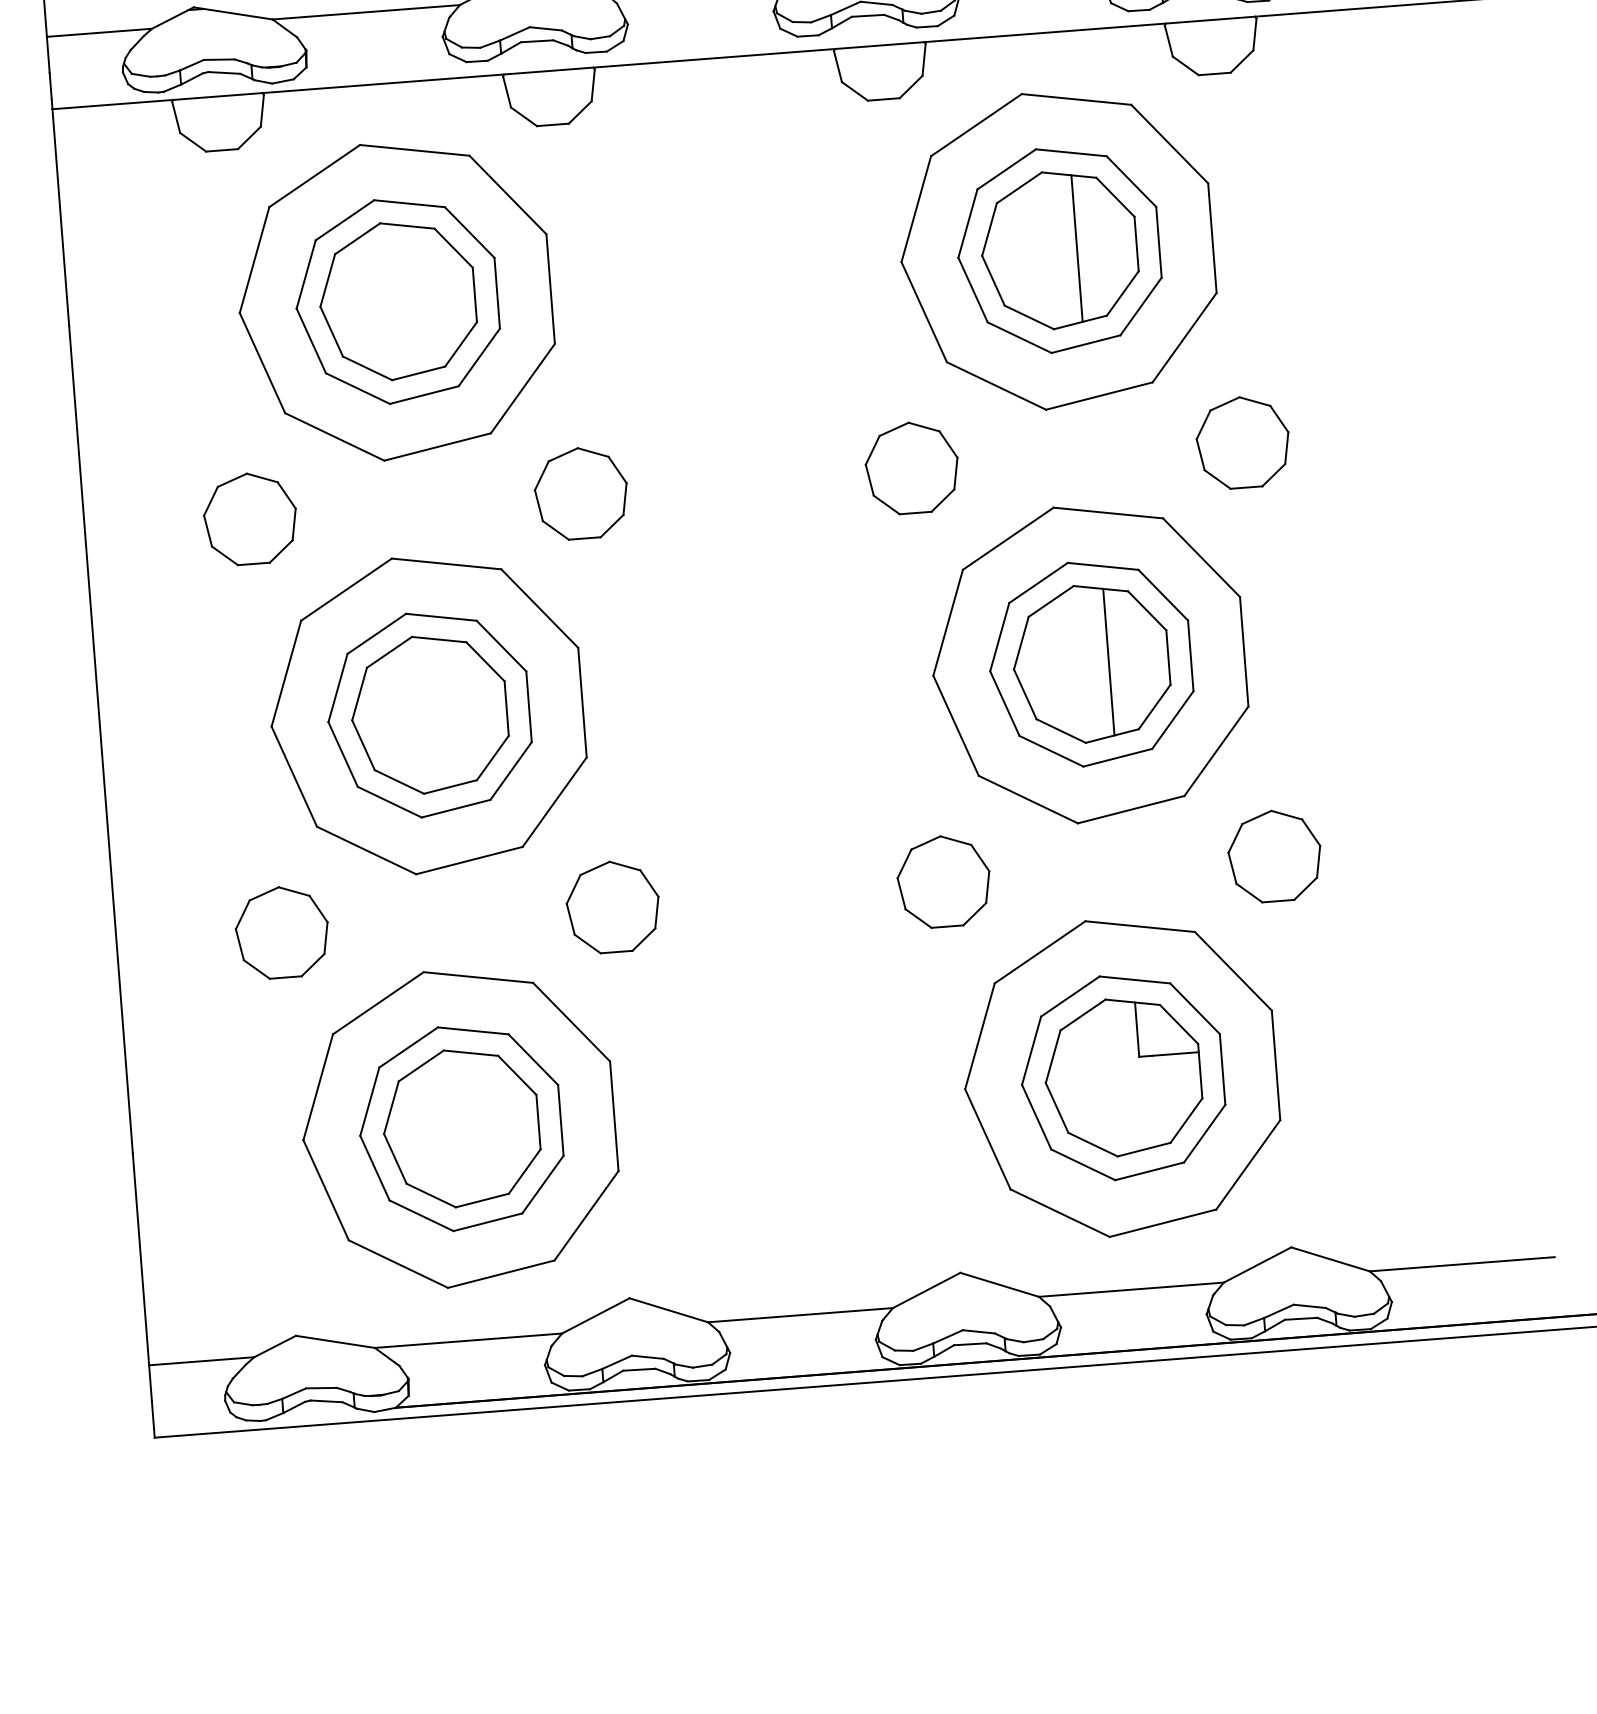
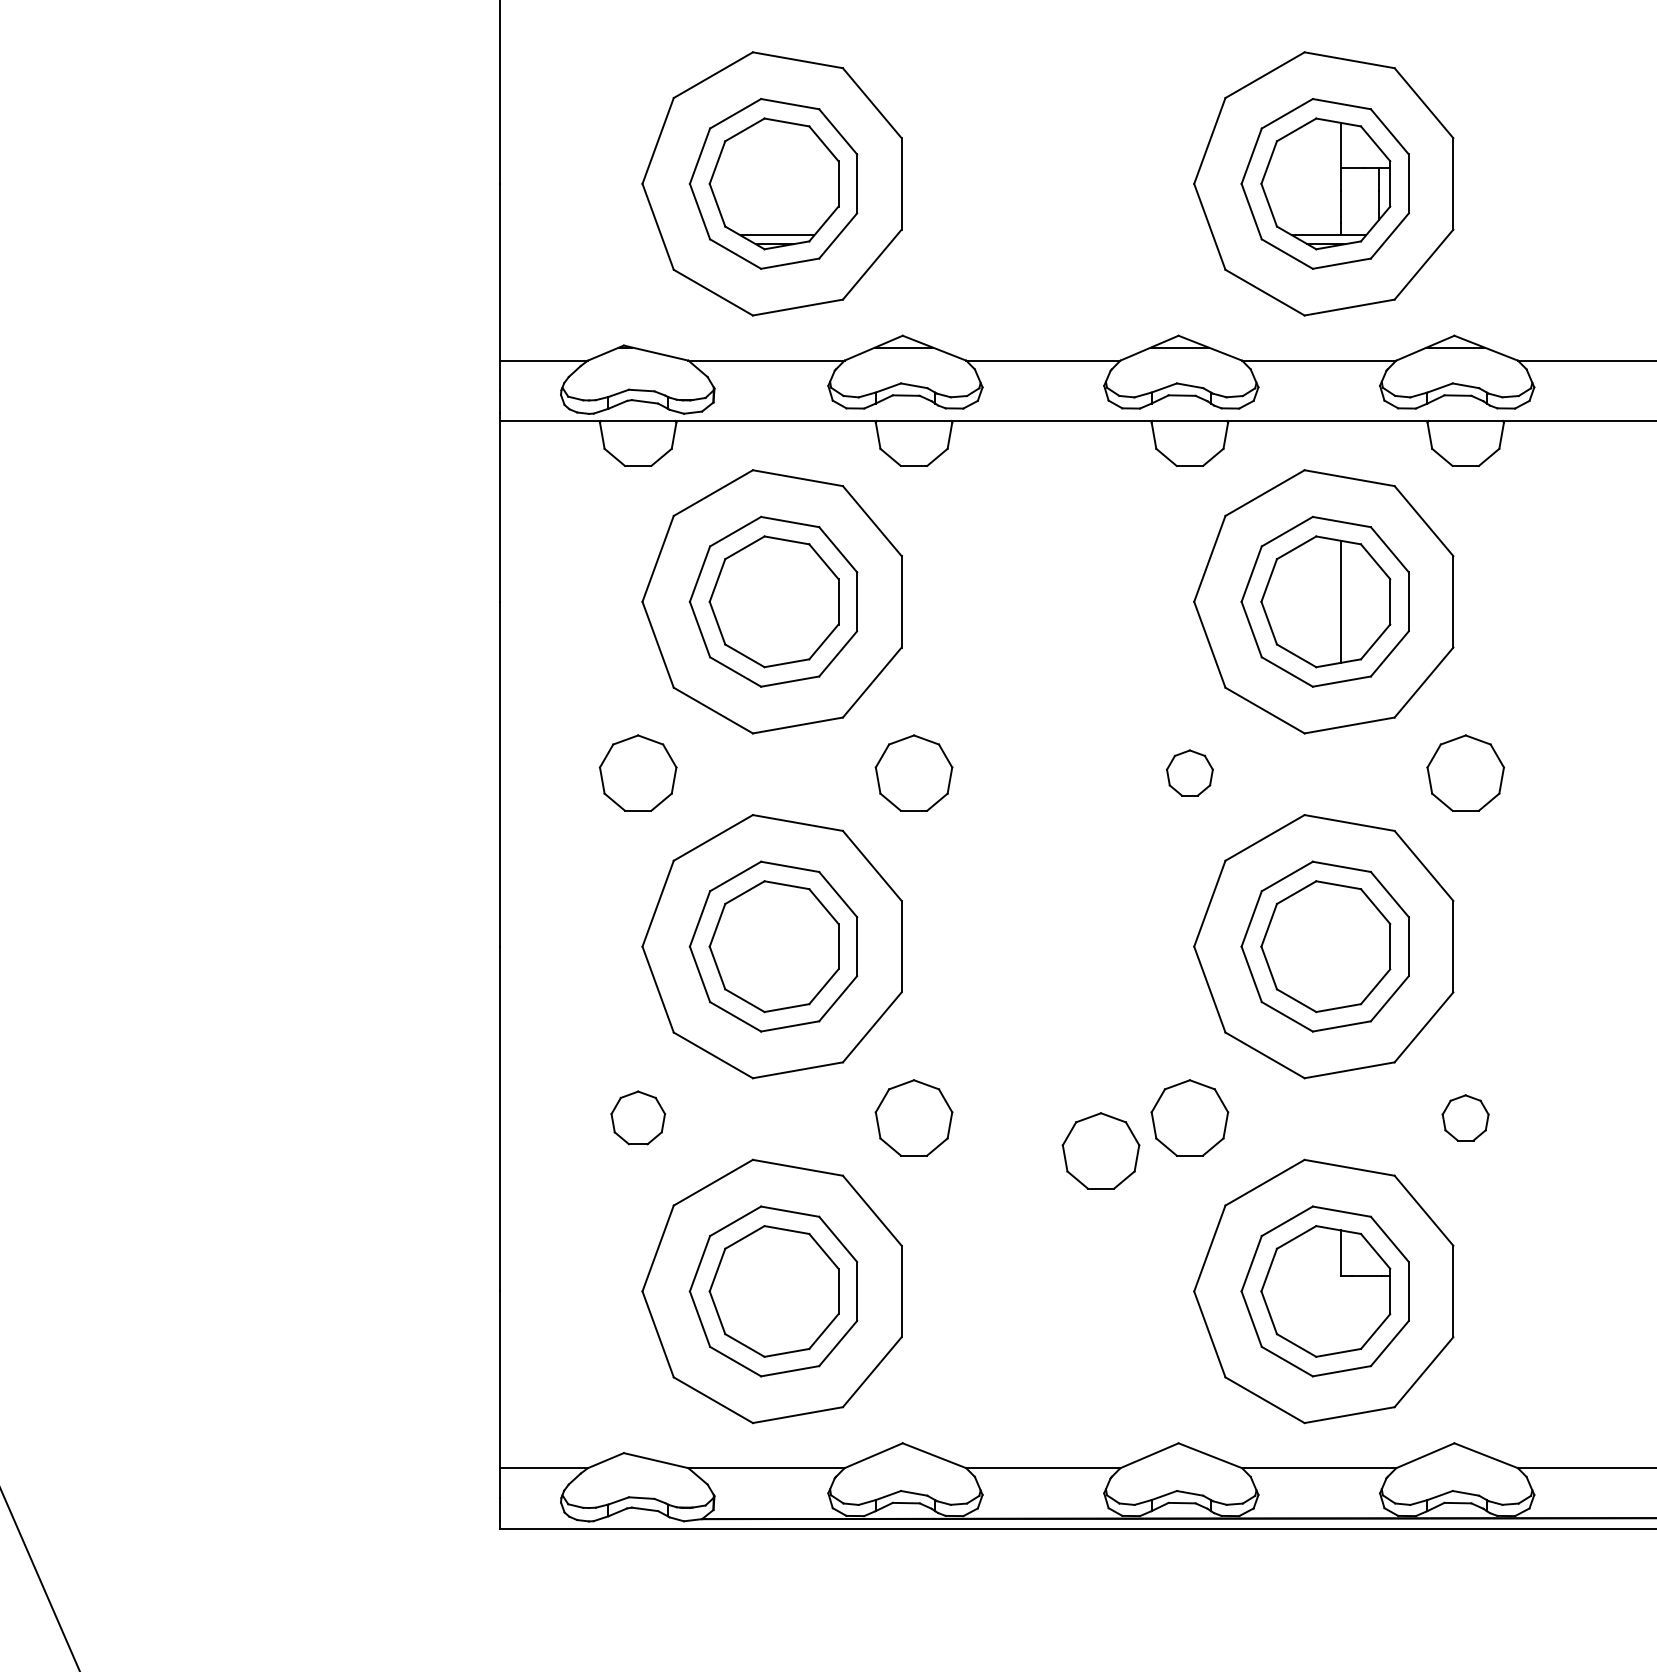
part: (911, 467) -> (1189, 772), size x0.6
line: (1108, 662) -> (1340, 946), removed
part: (1274, 855) -> (1465, 1117), size x0.6
part: (839, 928) -> (1100, 1150), added
part: (282, 931) -> (638, 1117), size x0.7

